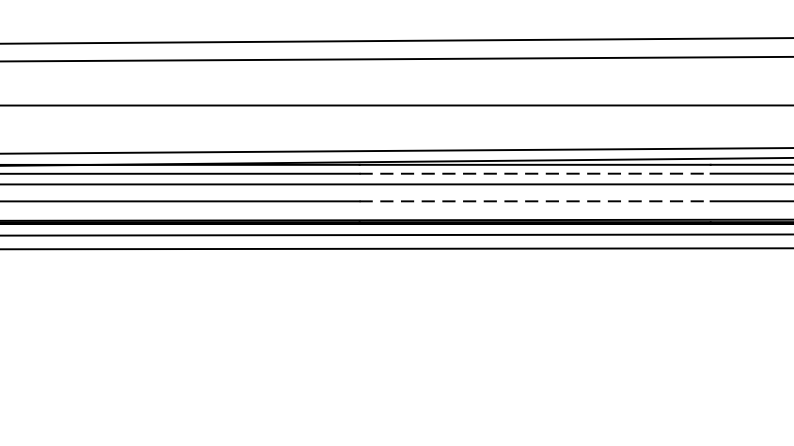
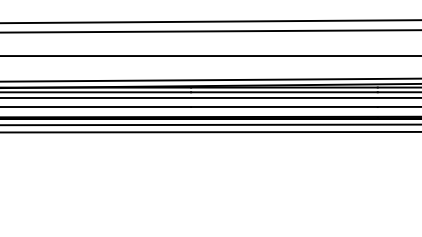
line: (535, 174) -> (284, 92), dashed -> solid
line: (535, 200) -> (284, 106), dashed -> solid

